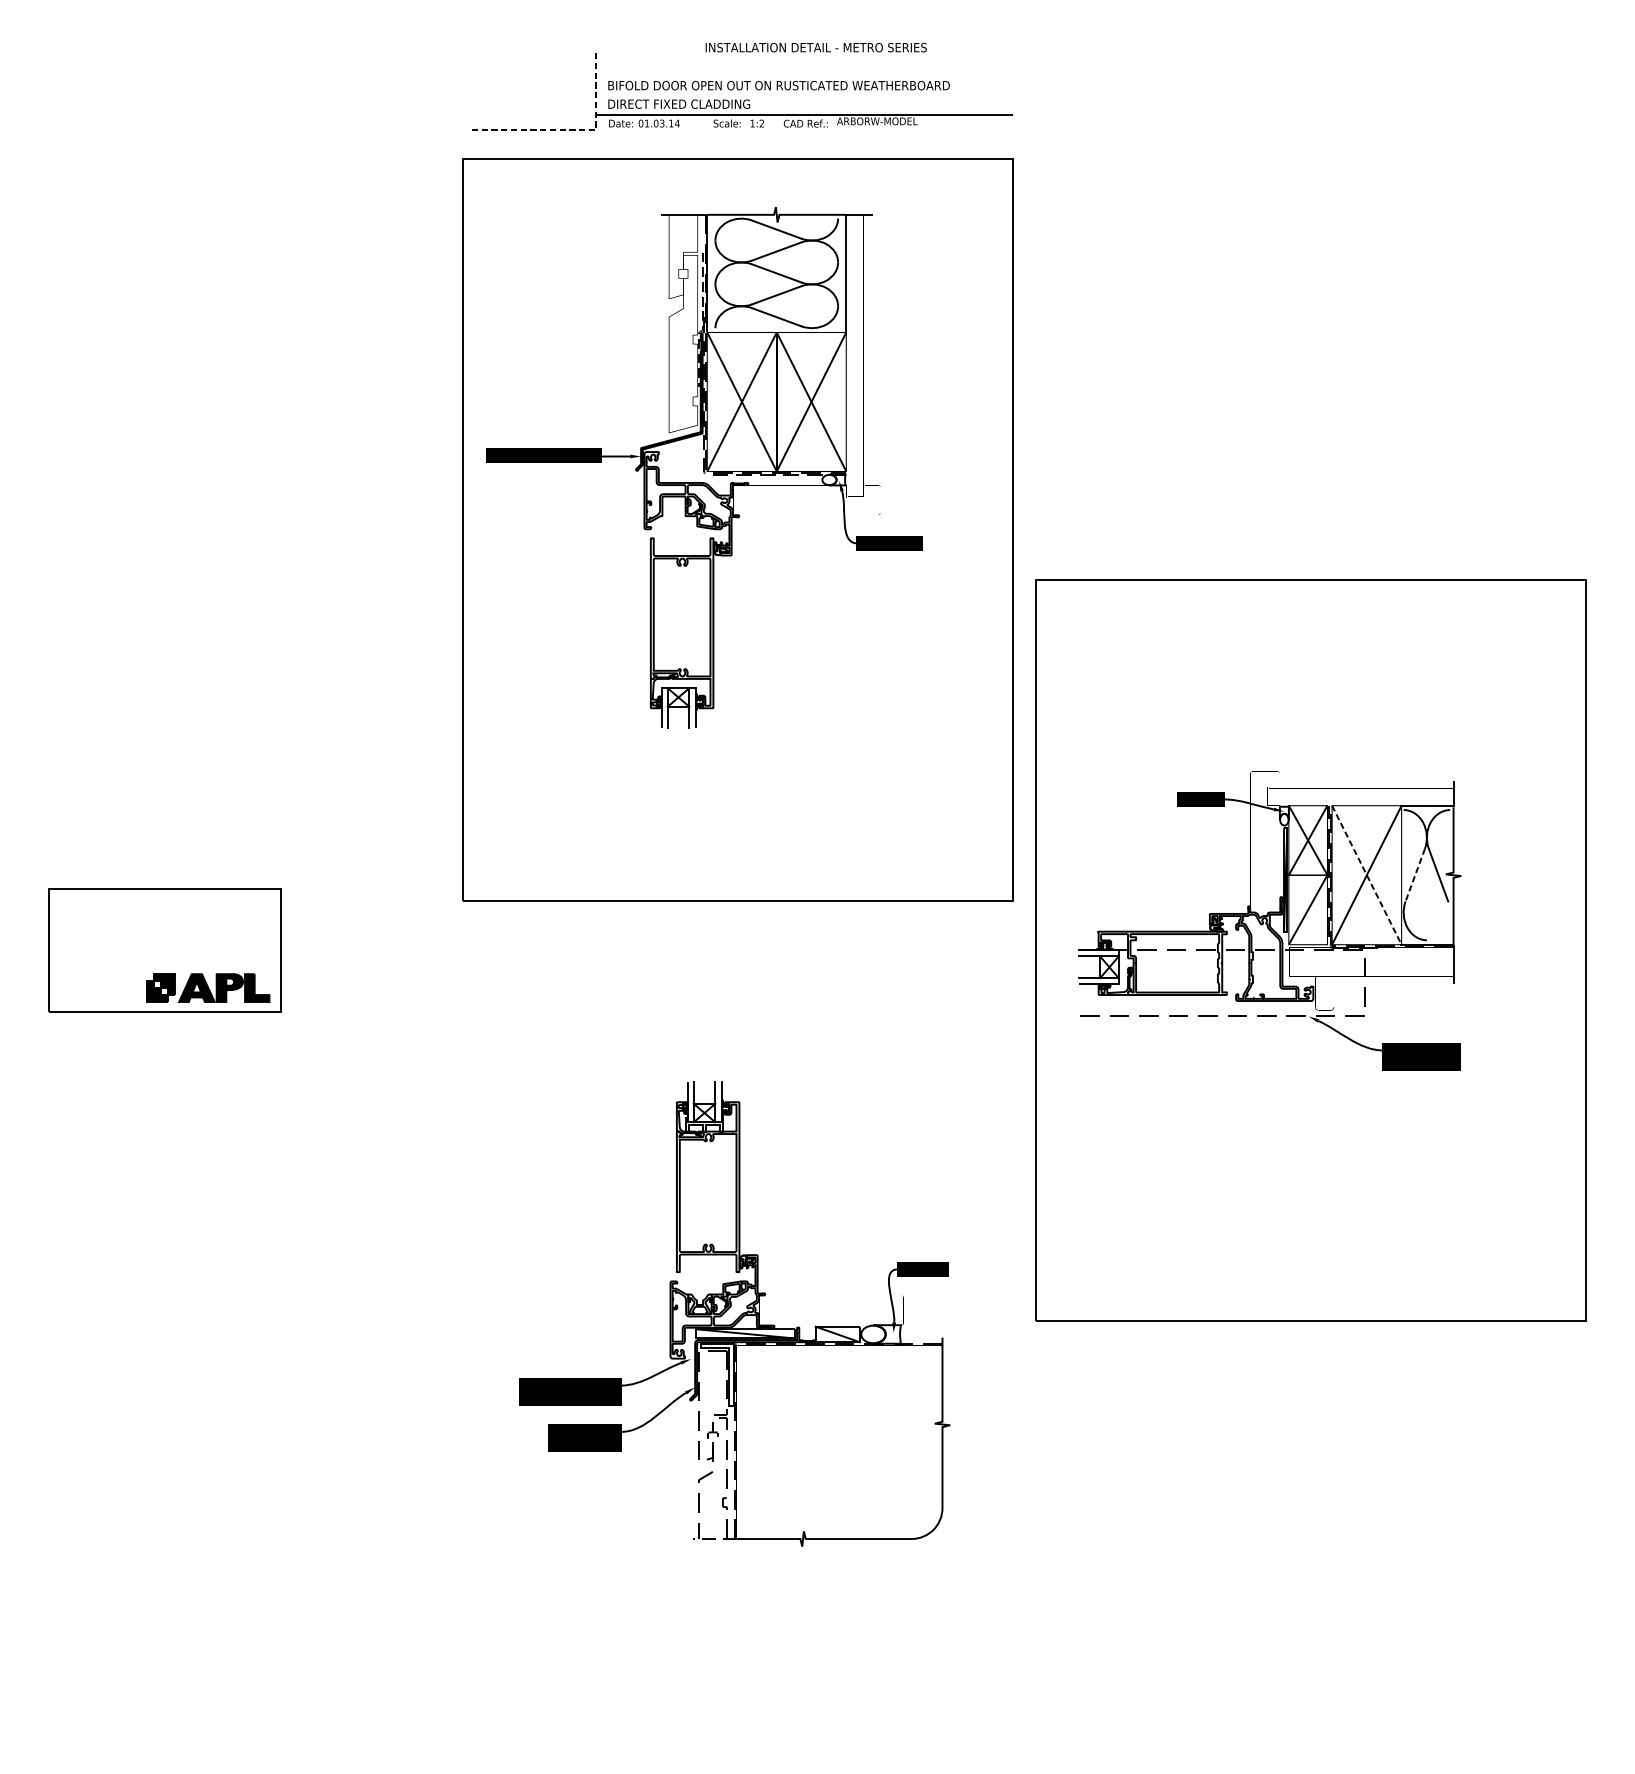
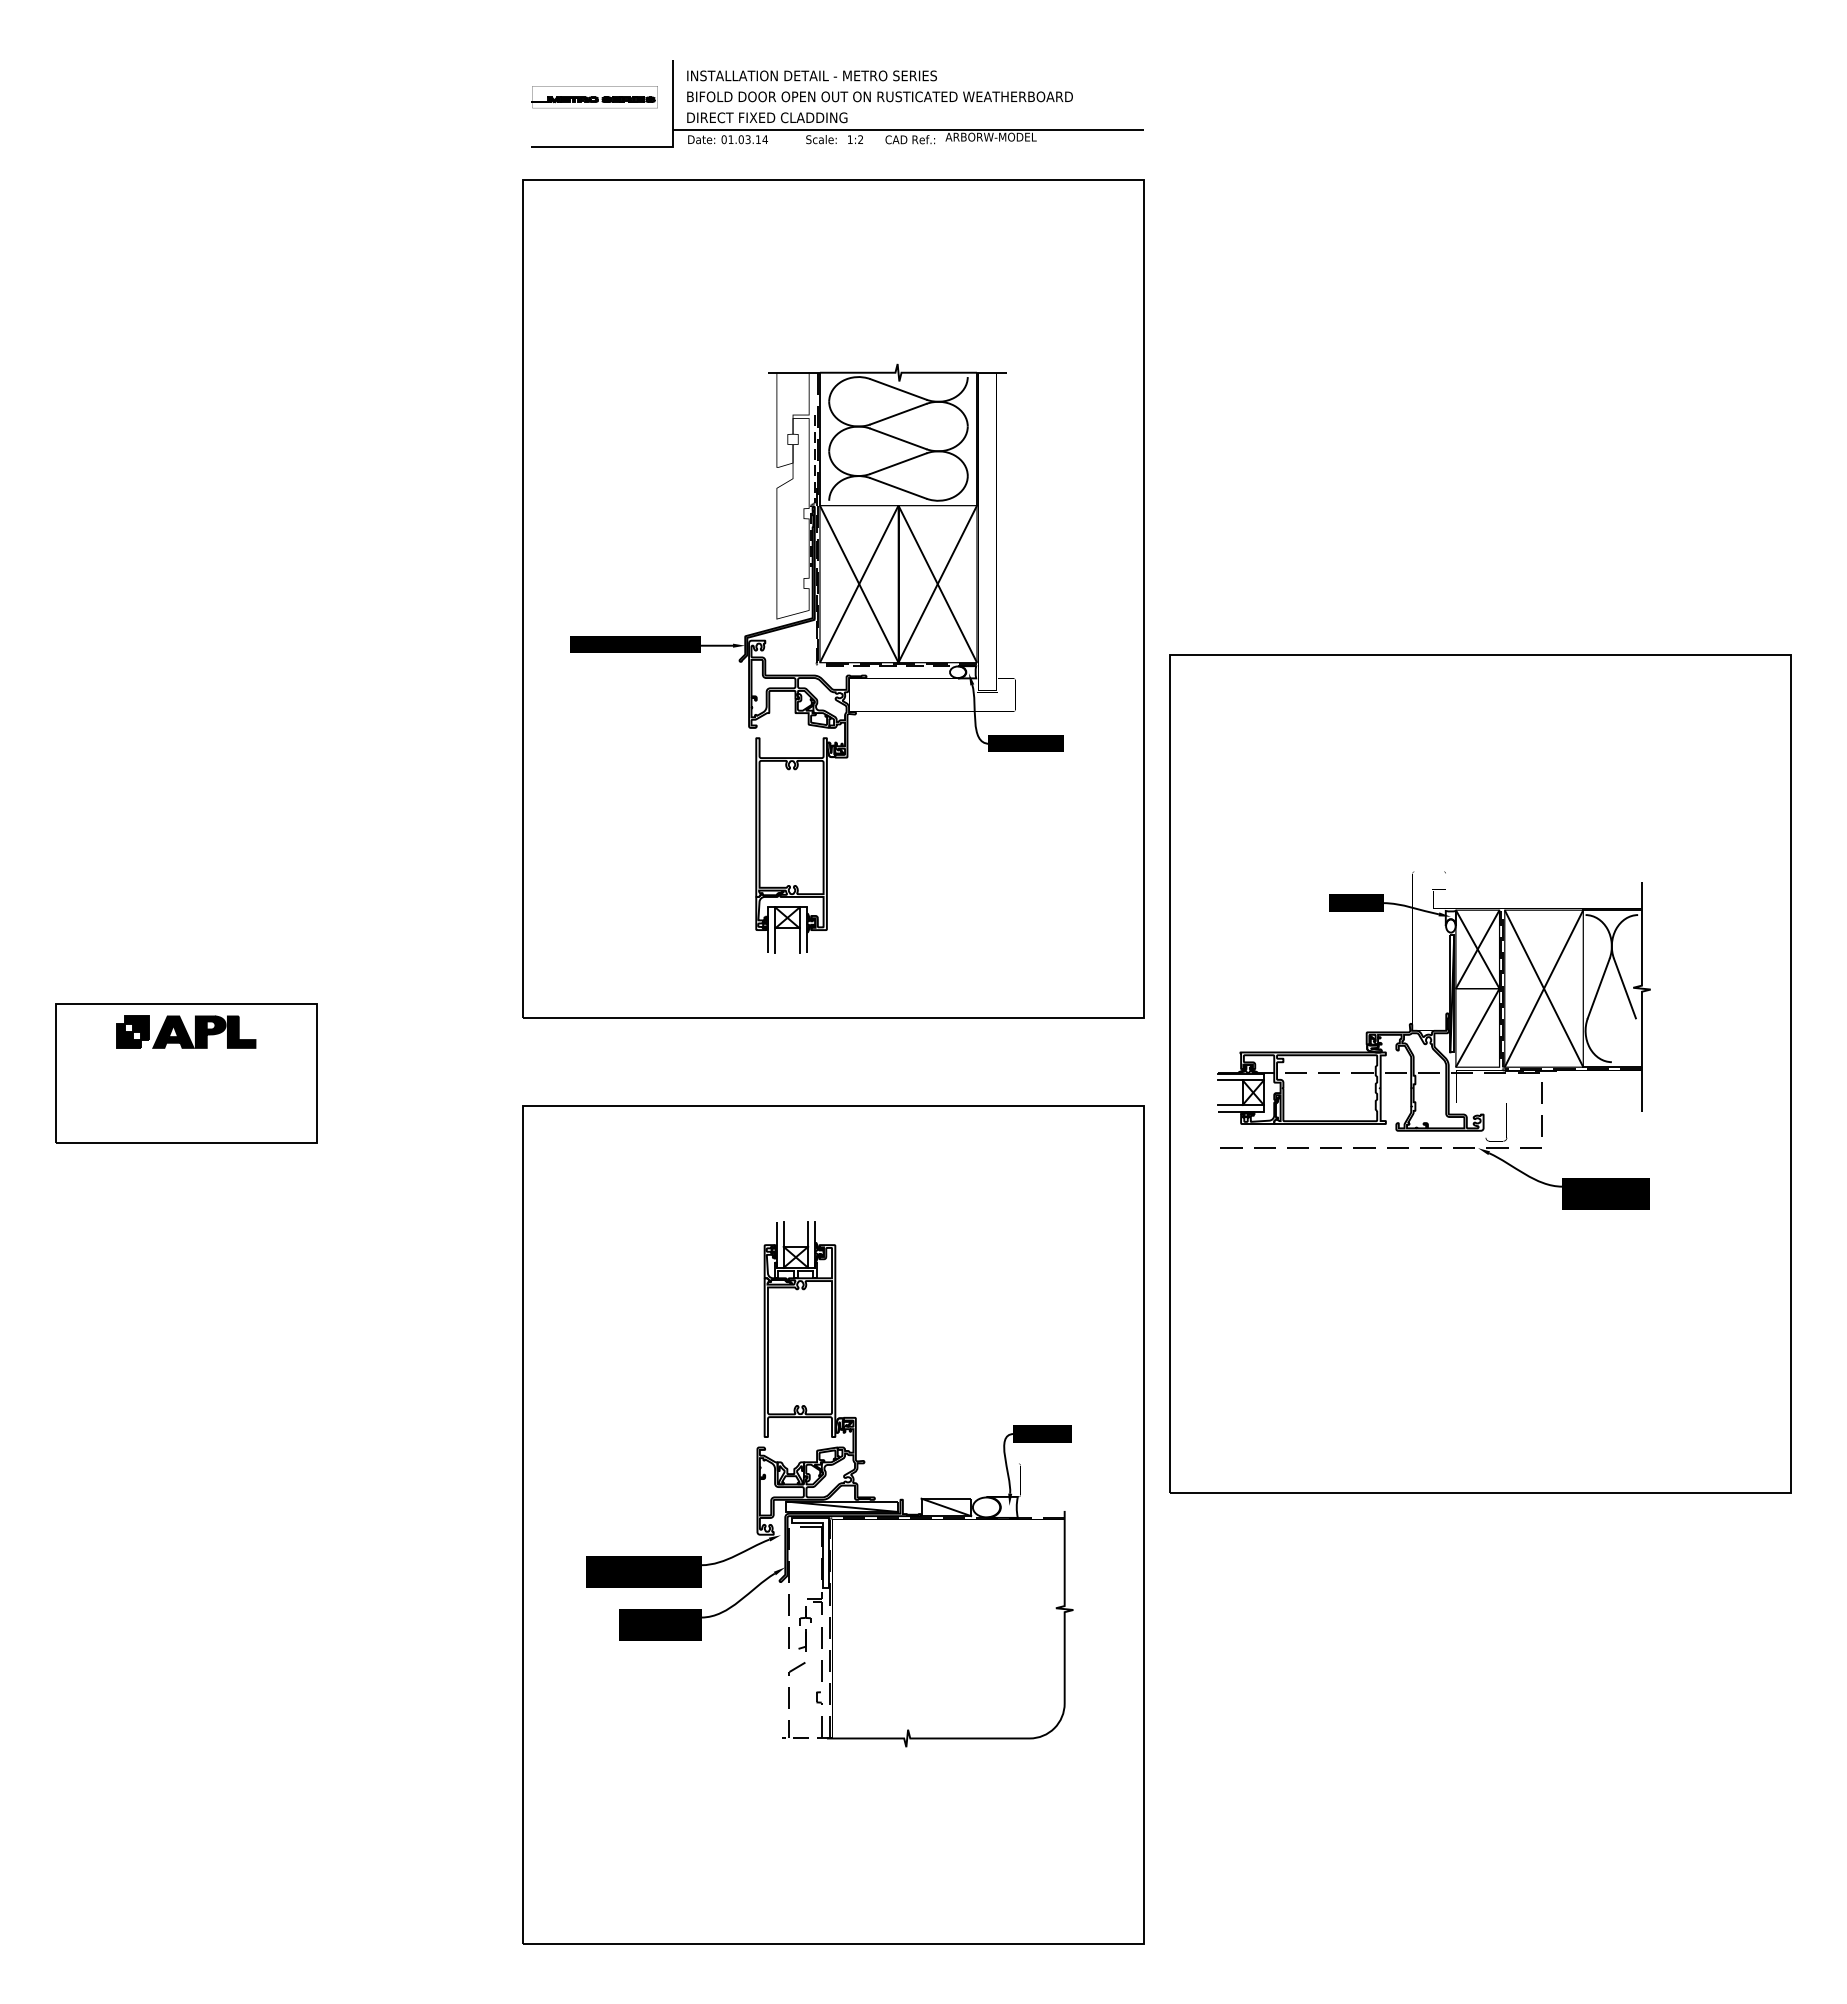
text: (815, 47) -> (811, 75), moved
part: (526, 86) -> (594, 97), added
line: (572, 130) -> (646, 147), dashed -> solid
part: (704, 467) -> (816, 658), moved
line: (1367, 875) -> (1544, 988), dashed -> solid
line: (1415, 875) -> (1598, 988), dashed -> solid
part: (208, 987) -> (186, 1031), moved
part: (737, 1349) -> (833, 1524), added

